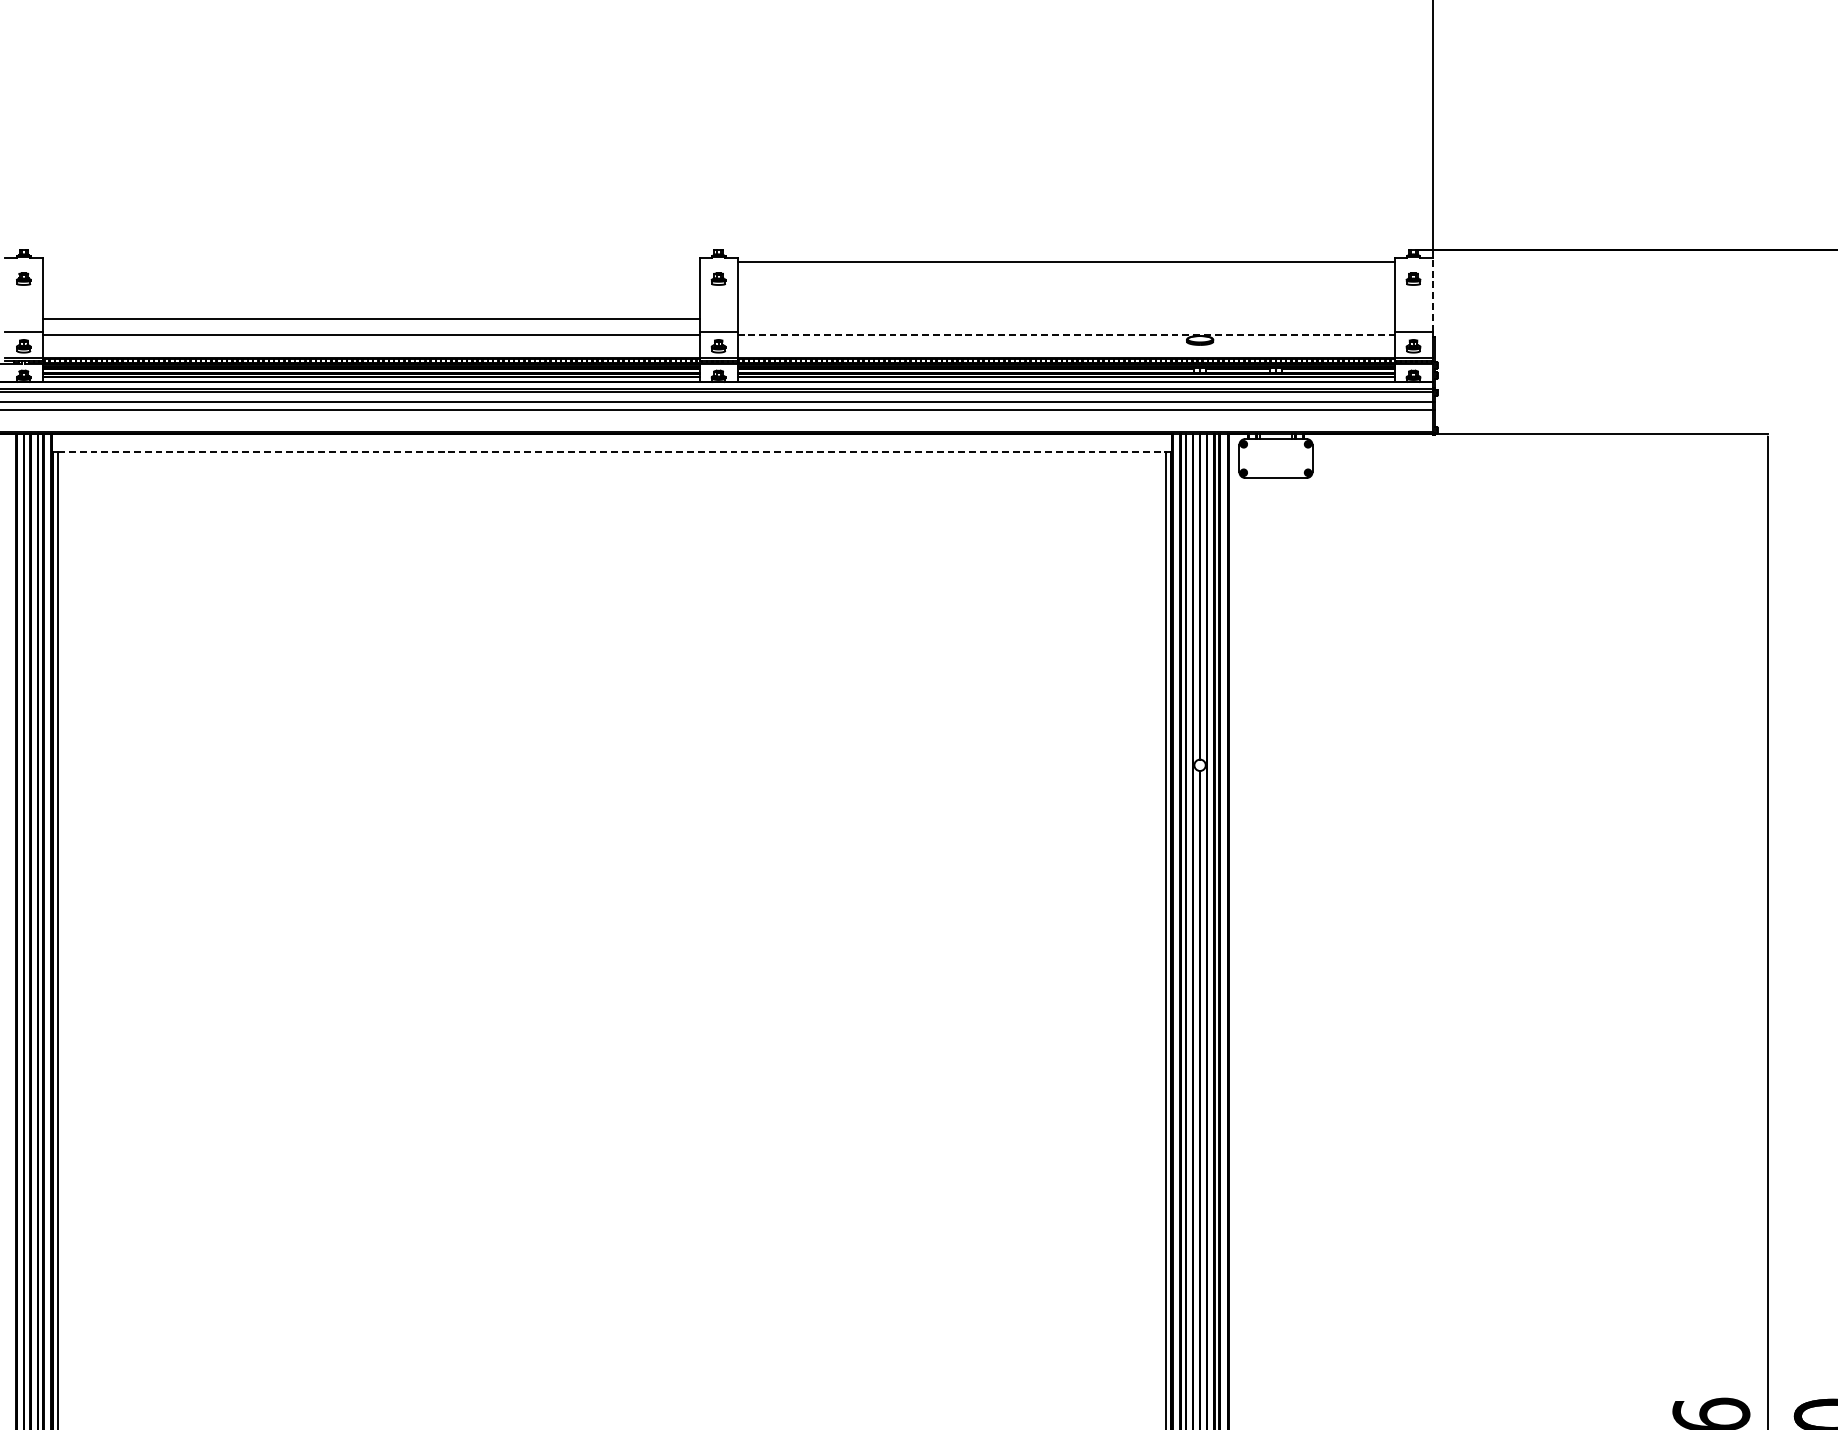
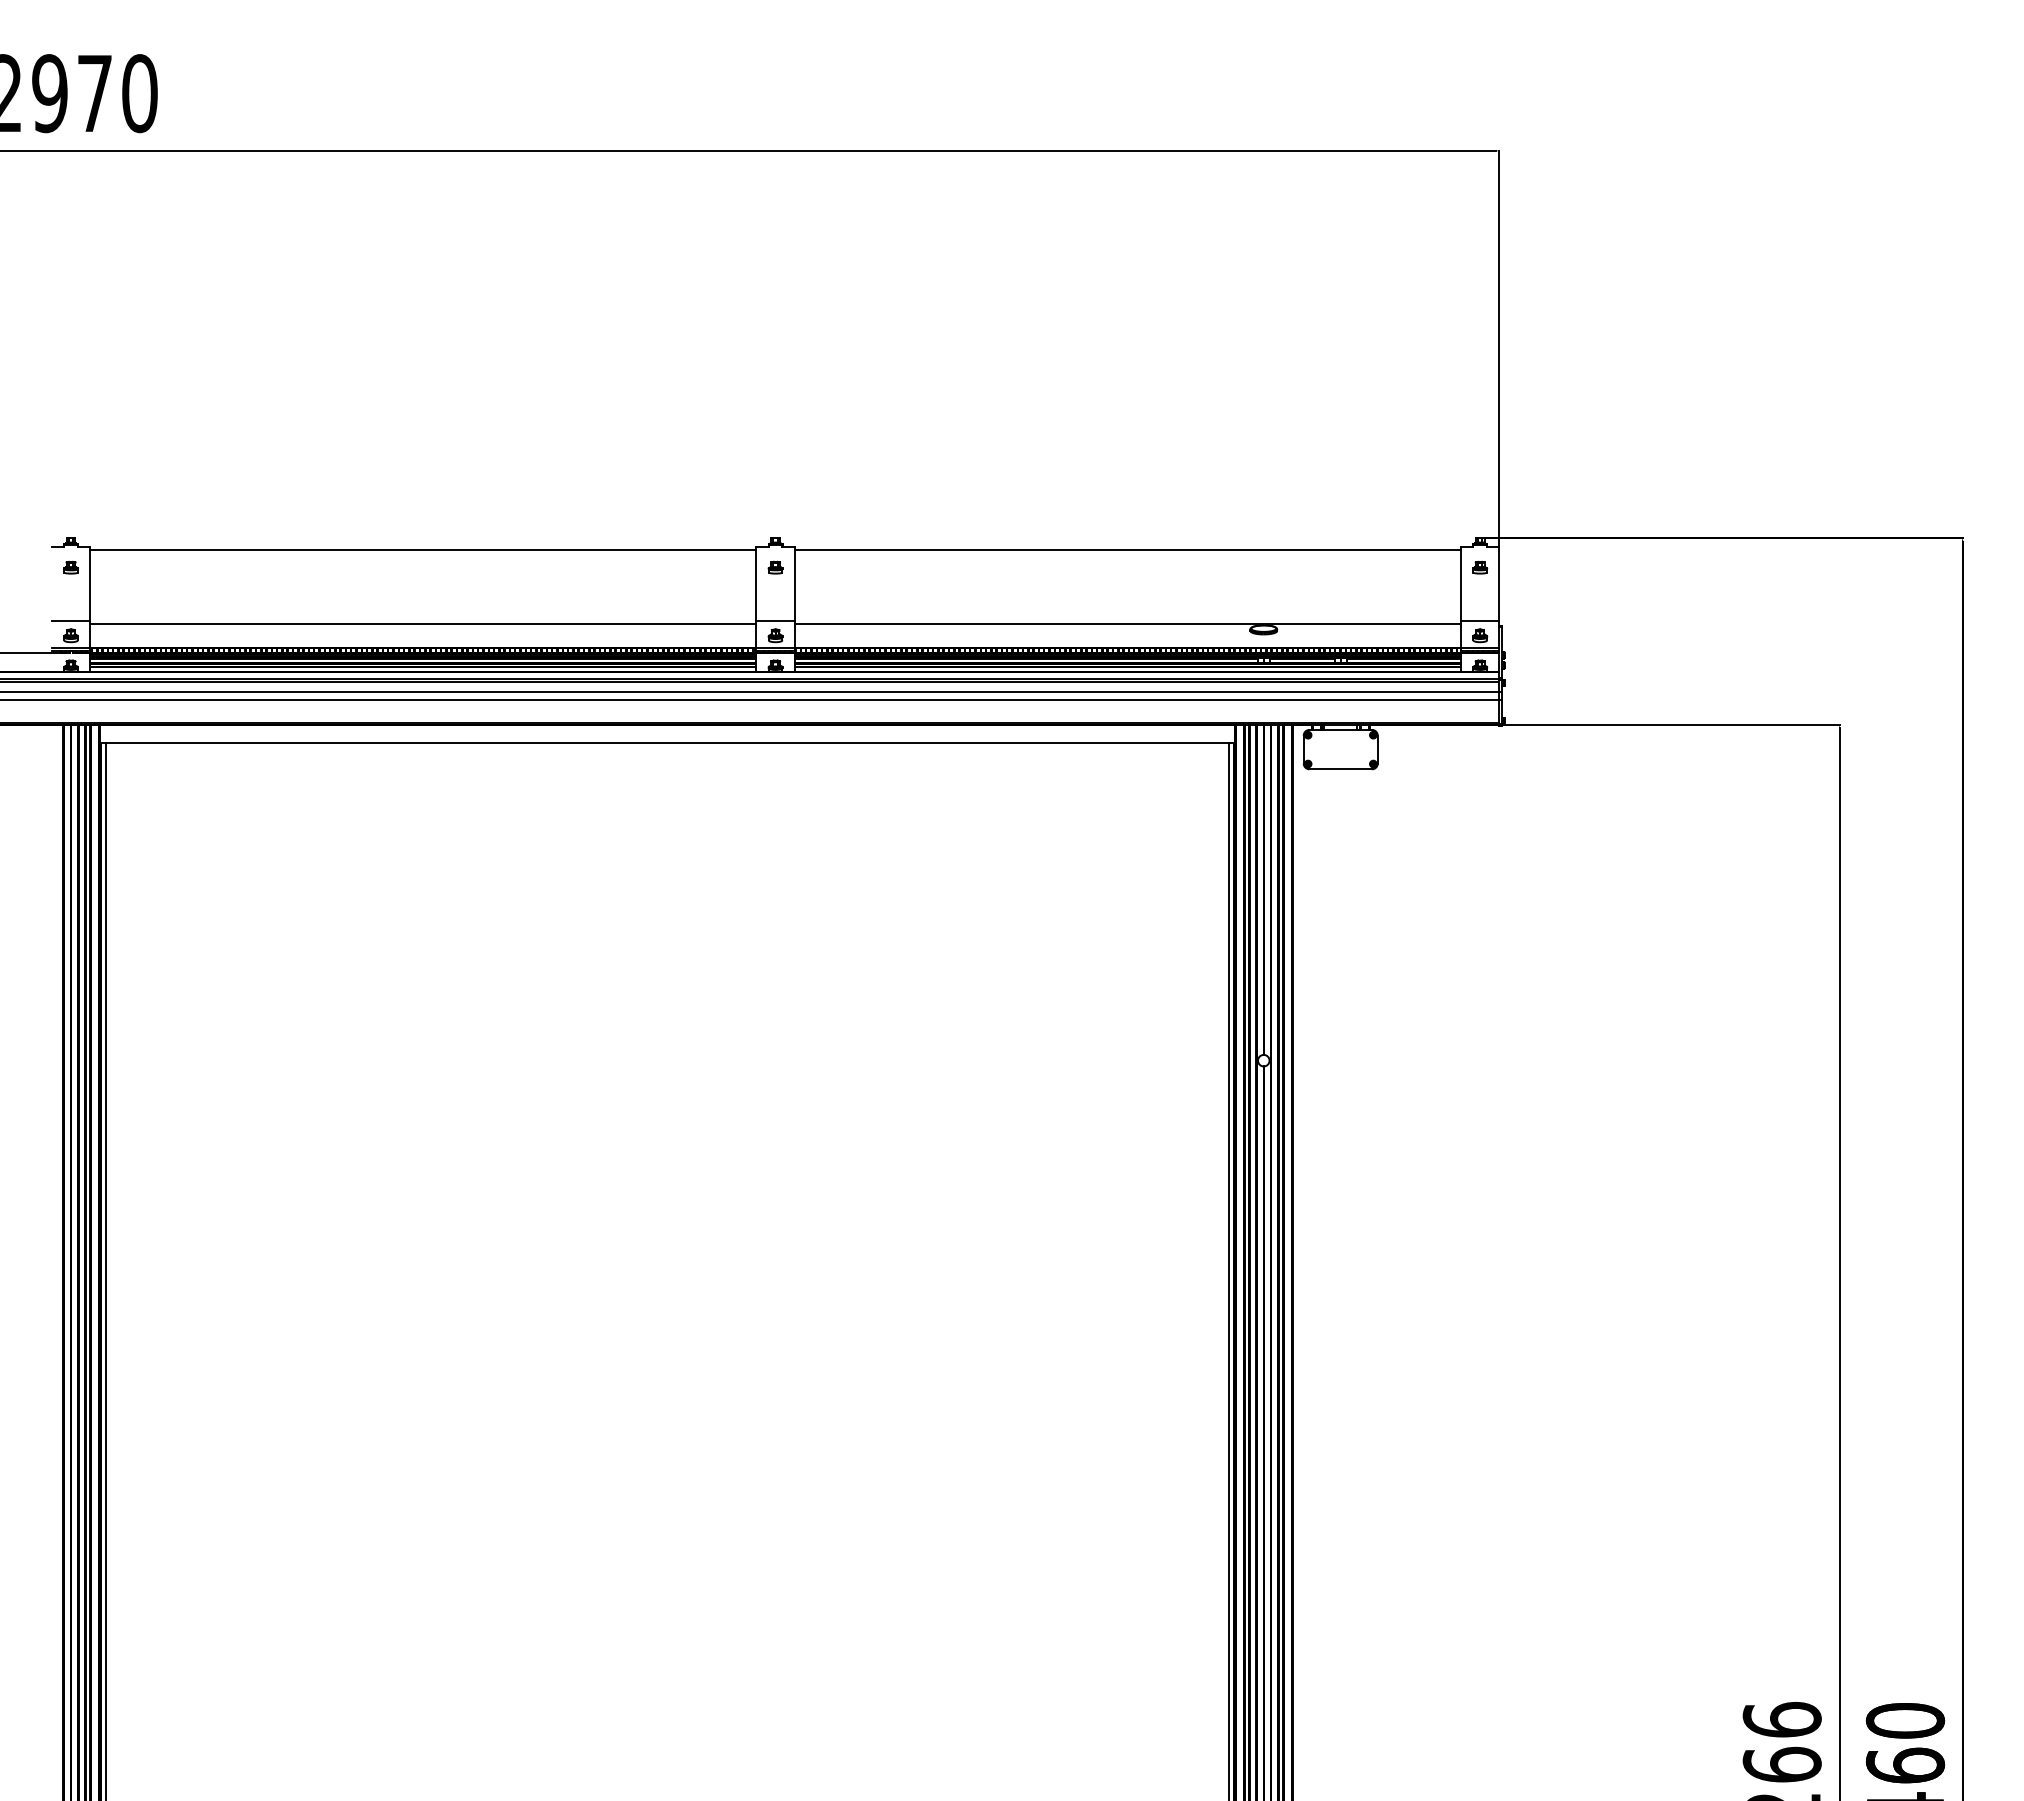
line: (1432, 294) -> (1499, 583), dashed -> solid
line: (371, 318) -> (423, 549), moved
line: (1066, 335) -> (1128, 624), dashed -> solid
line: (612, 452) -> (667, 743), dashed -> solid

